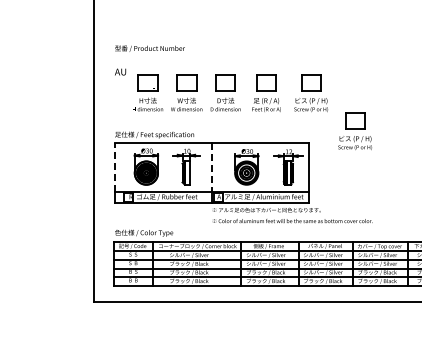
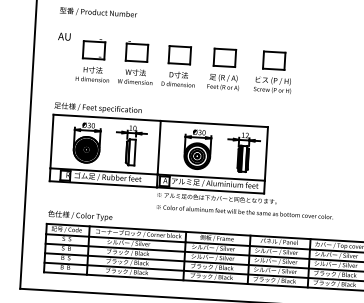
part: (354, 131) -> (318, 117), removed
line: (114, 166) -> (51, 140), dashed -> solid
line: (211, 167) -> (158, 147), dashed -> solid

